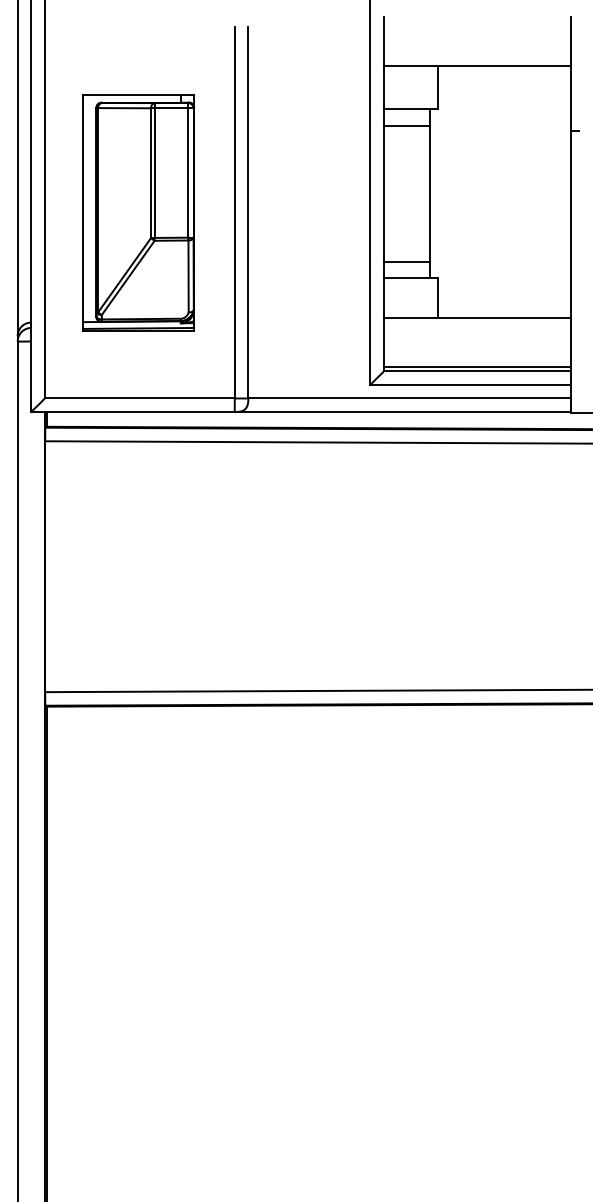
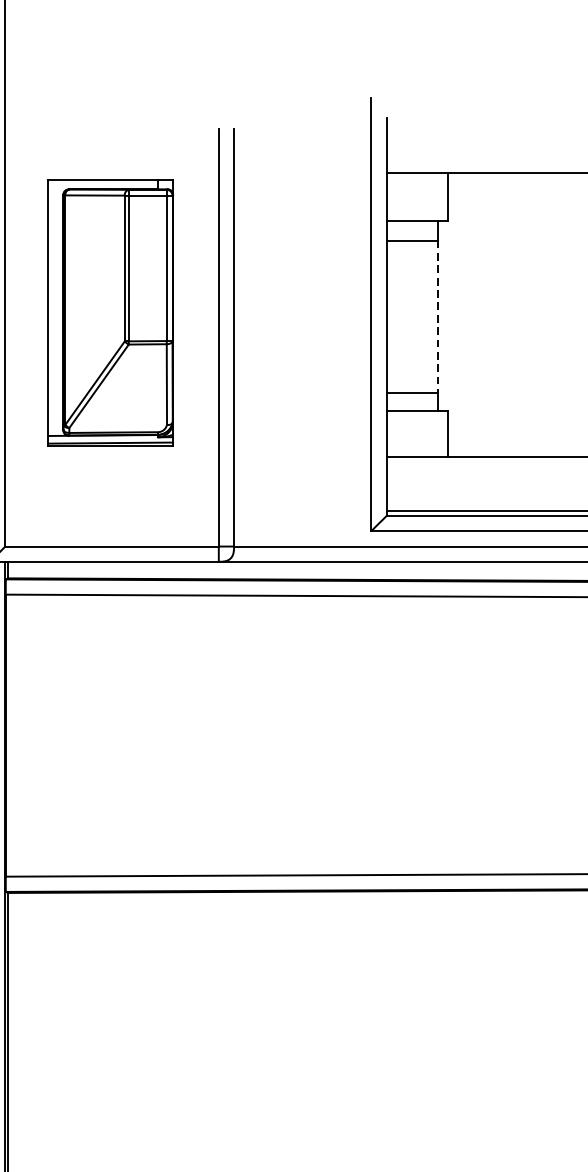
line: (430, 194) -> (438, 317), solid -> dashed
part: (138, 212) -> (110, 312), moved

